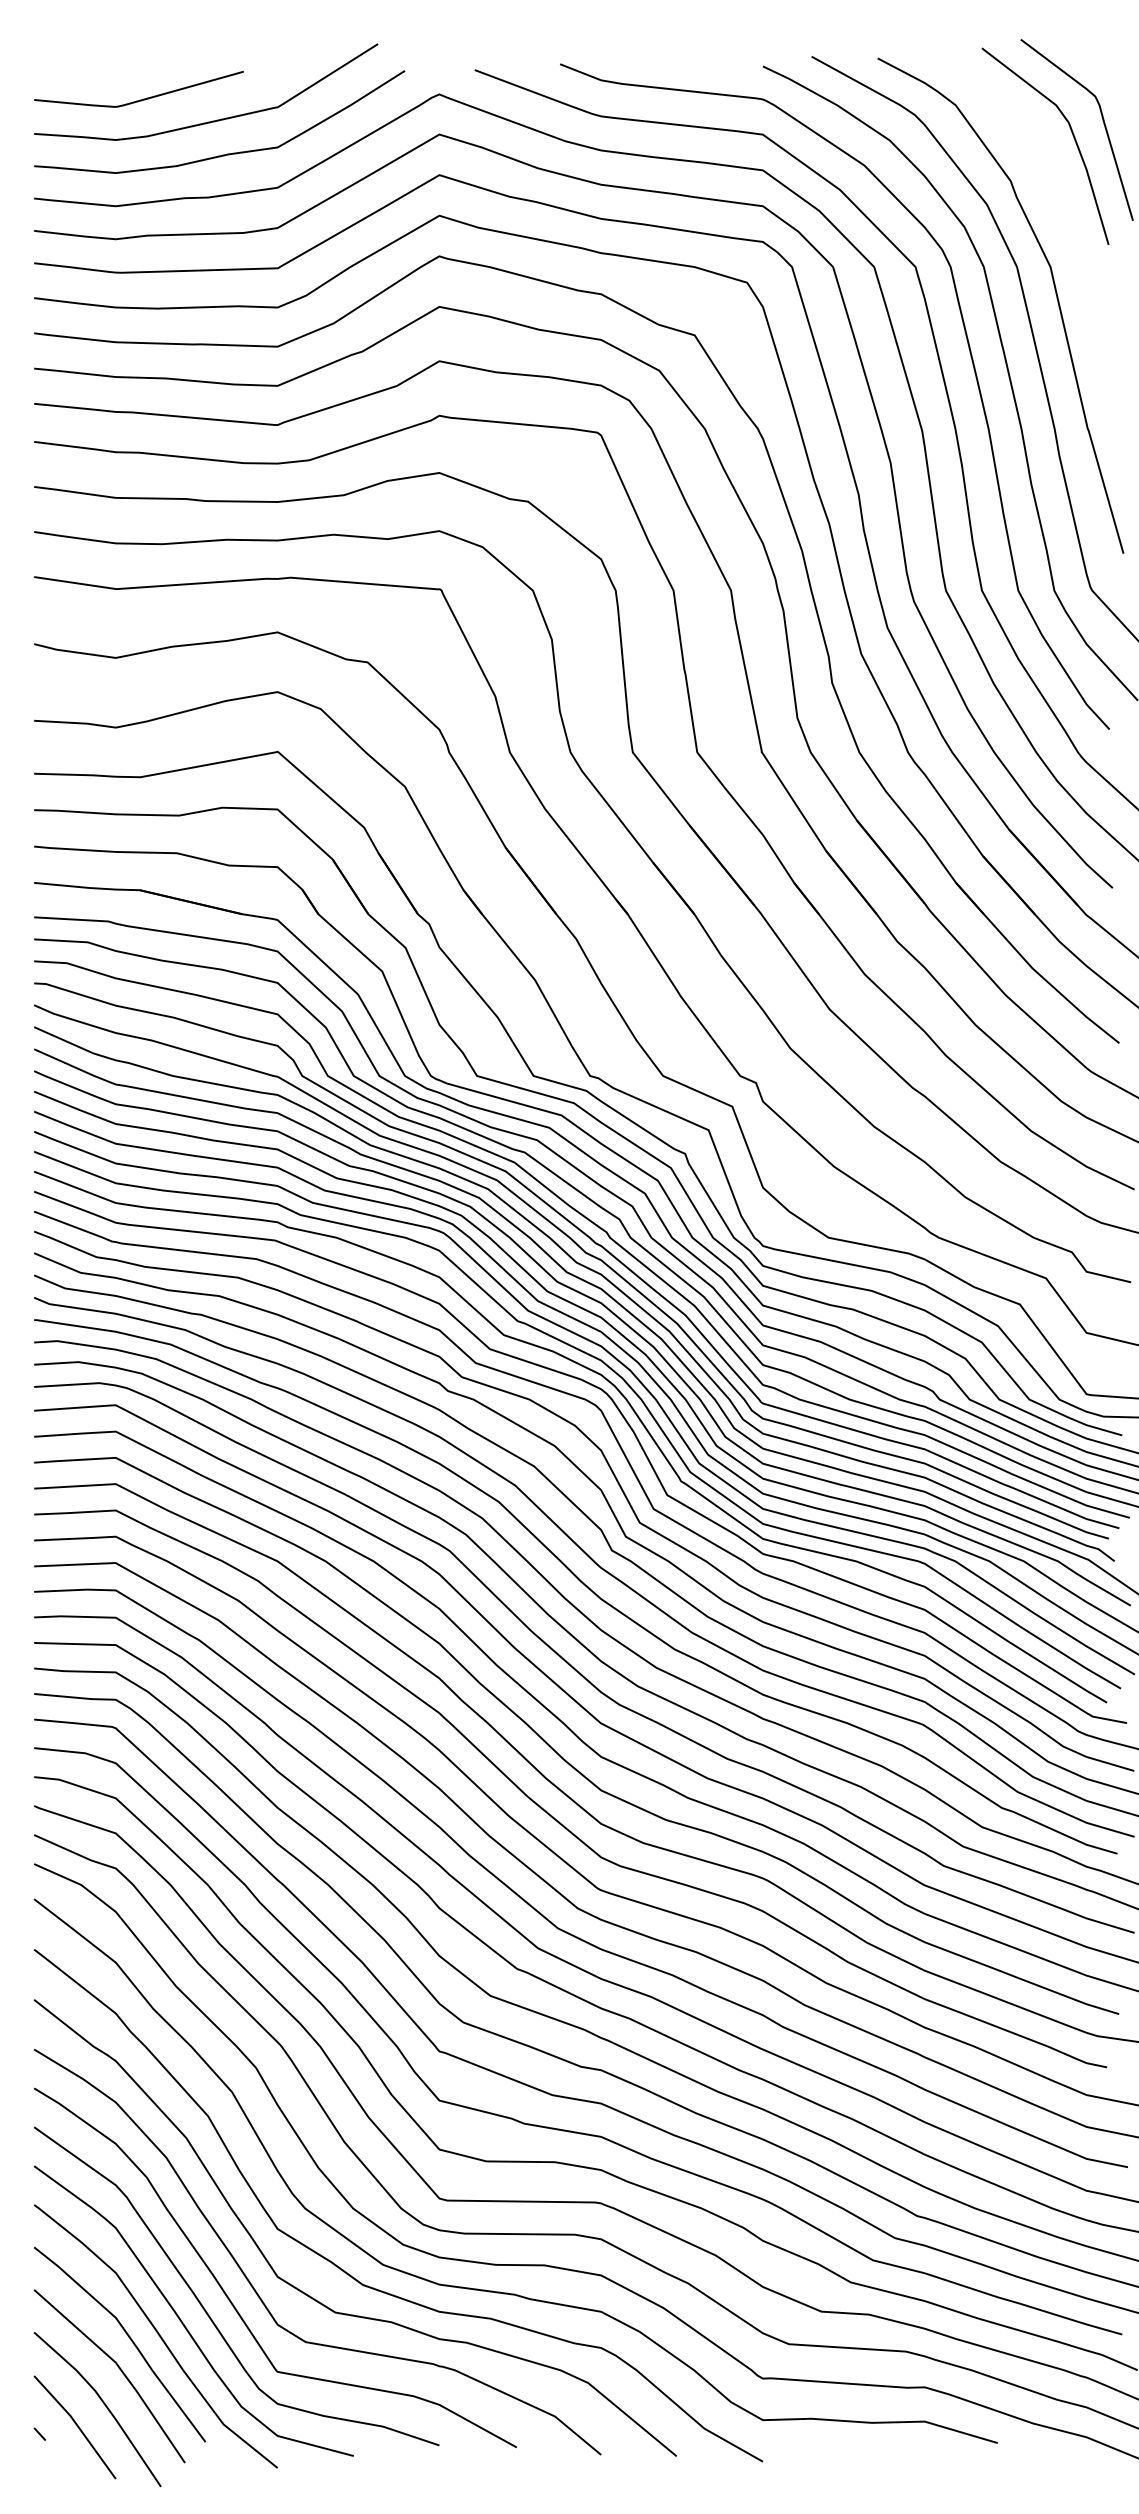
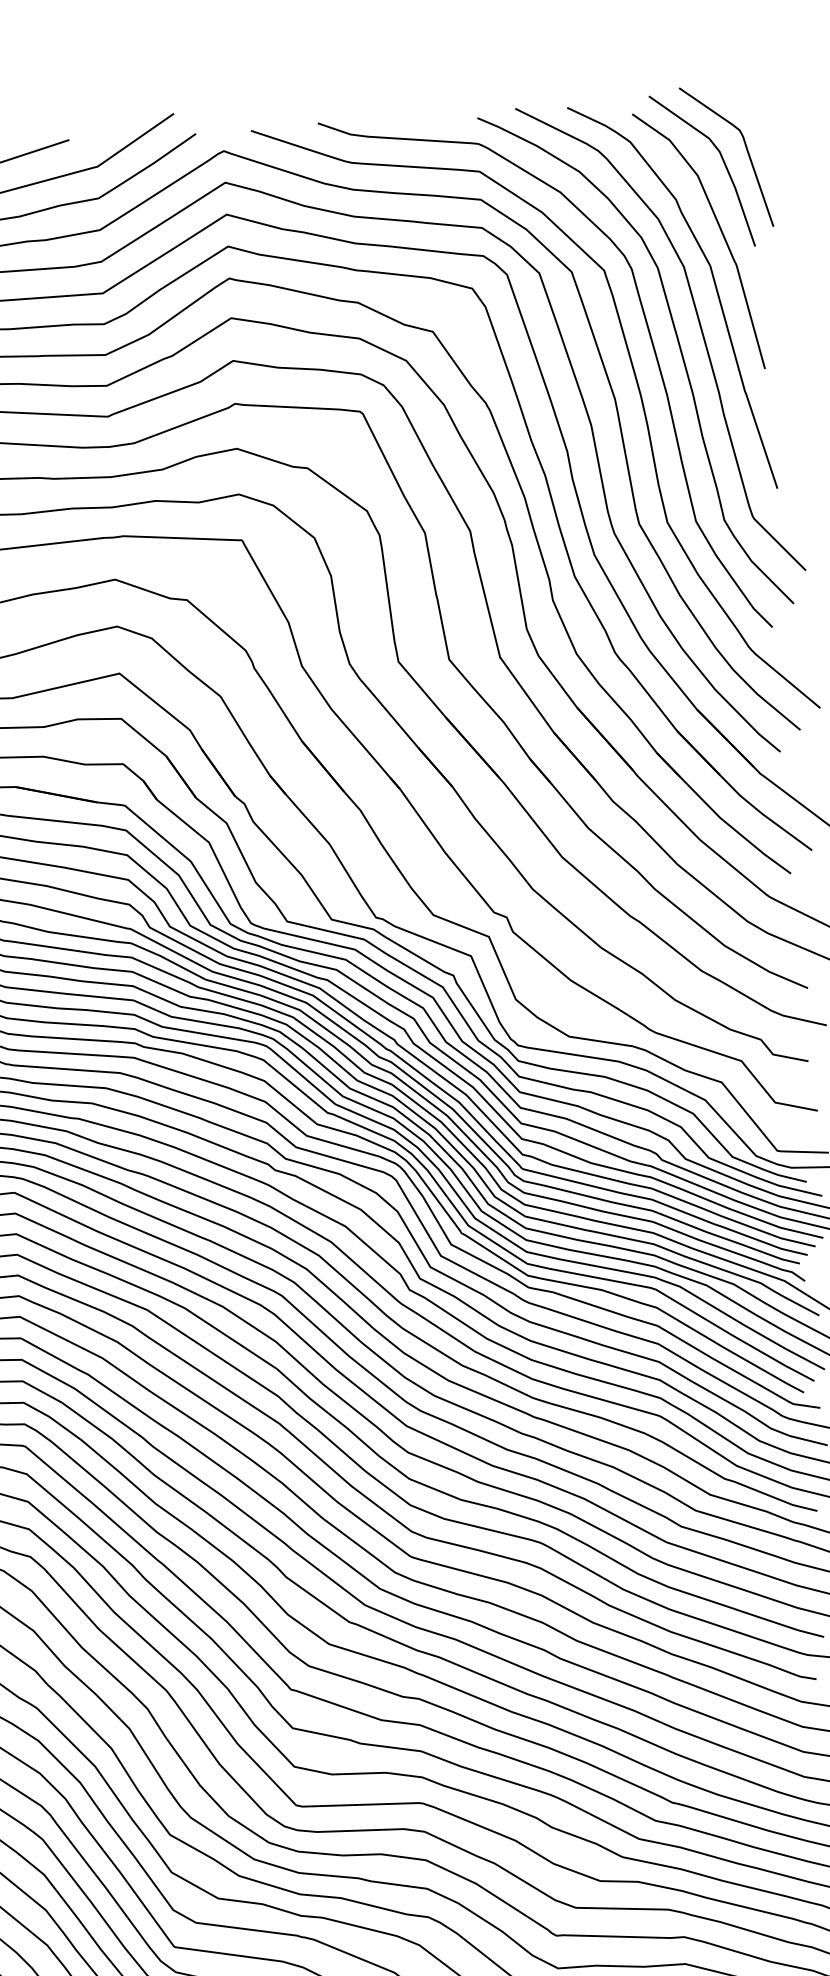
curve: (1065, 223) -> (720, 231), added

